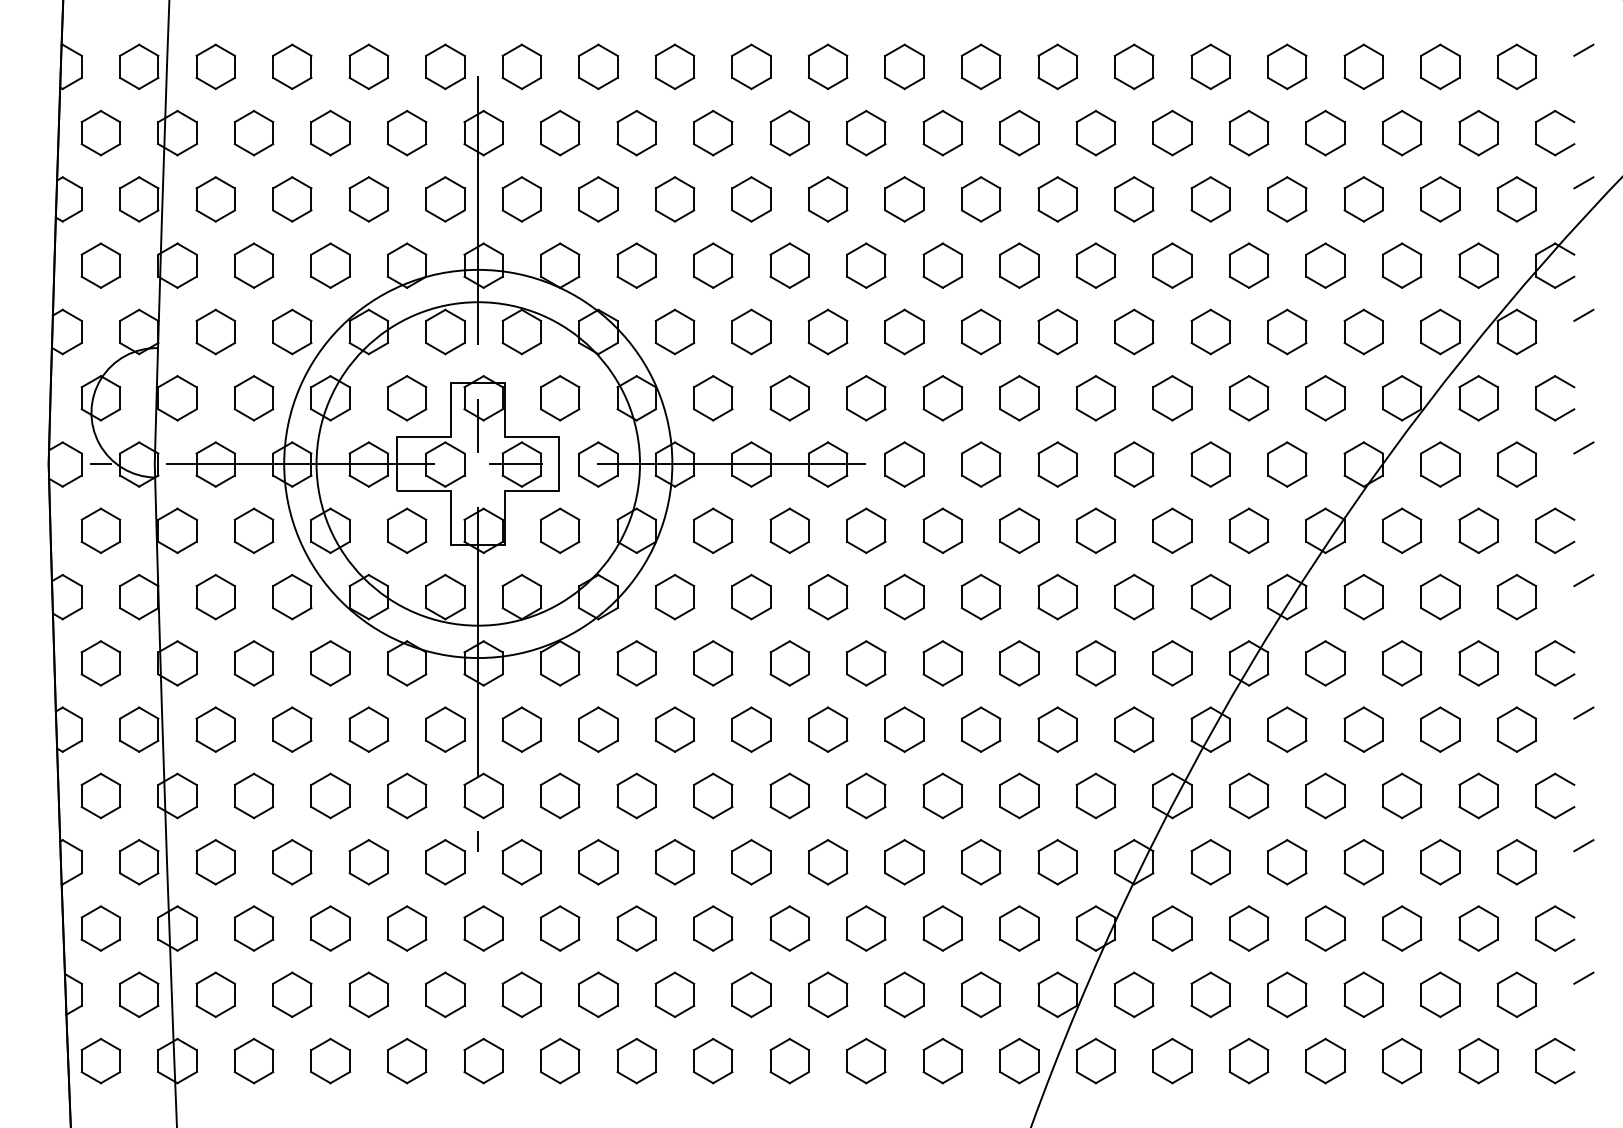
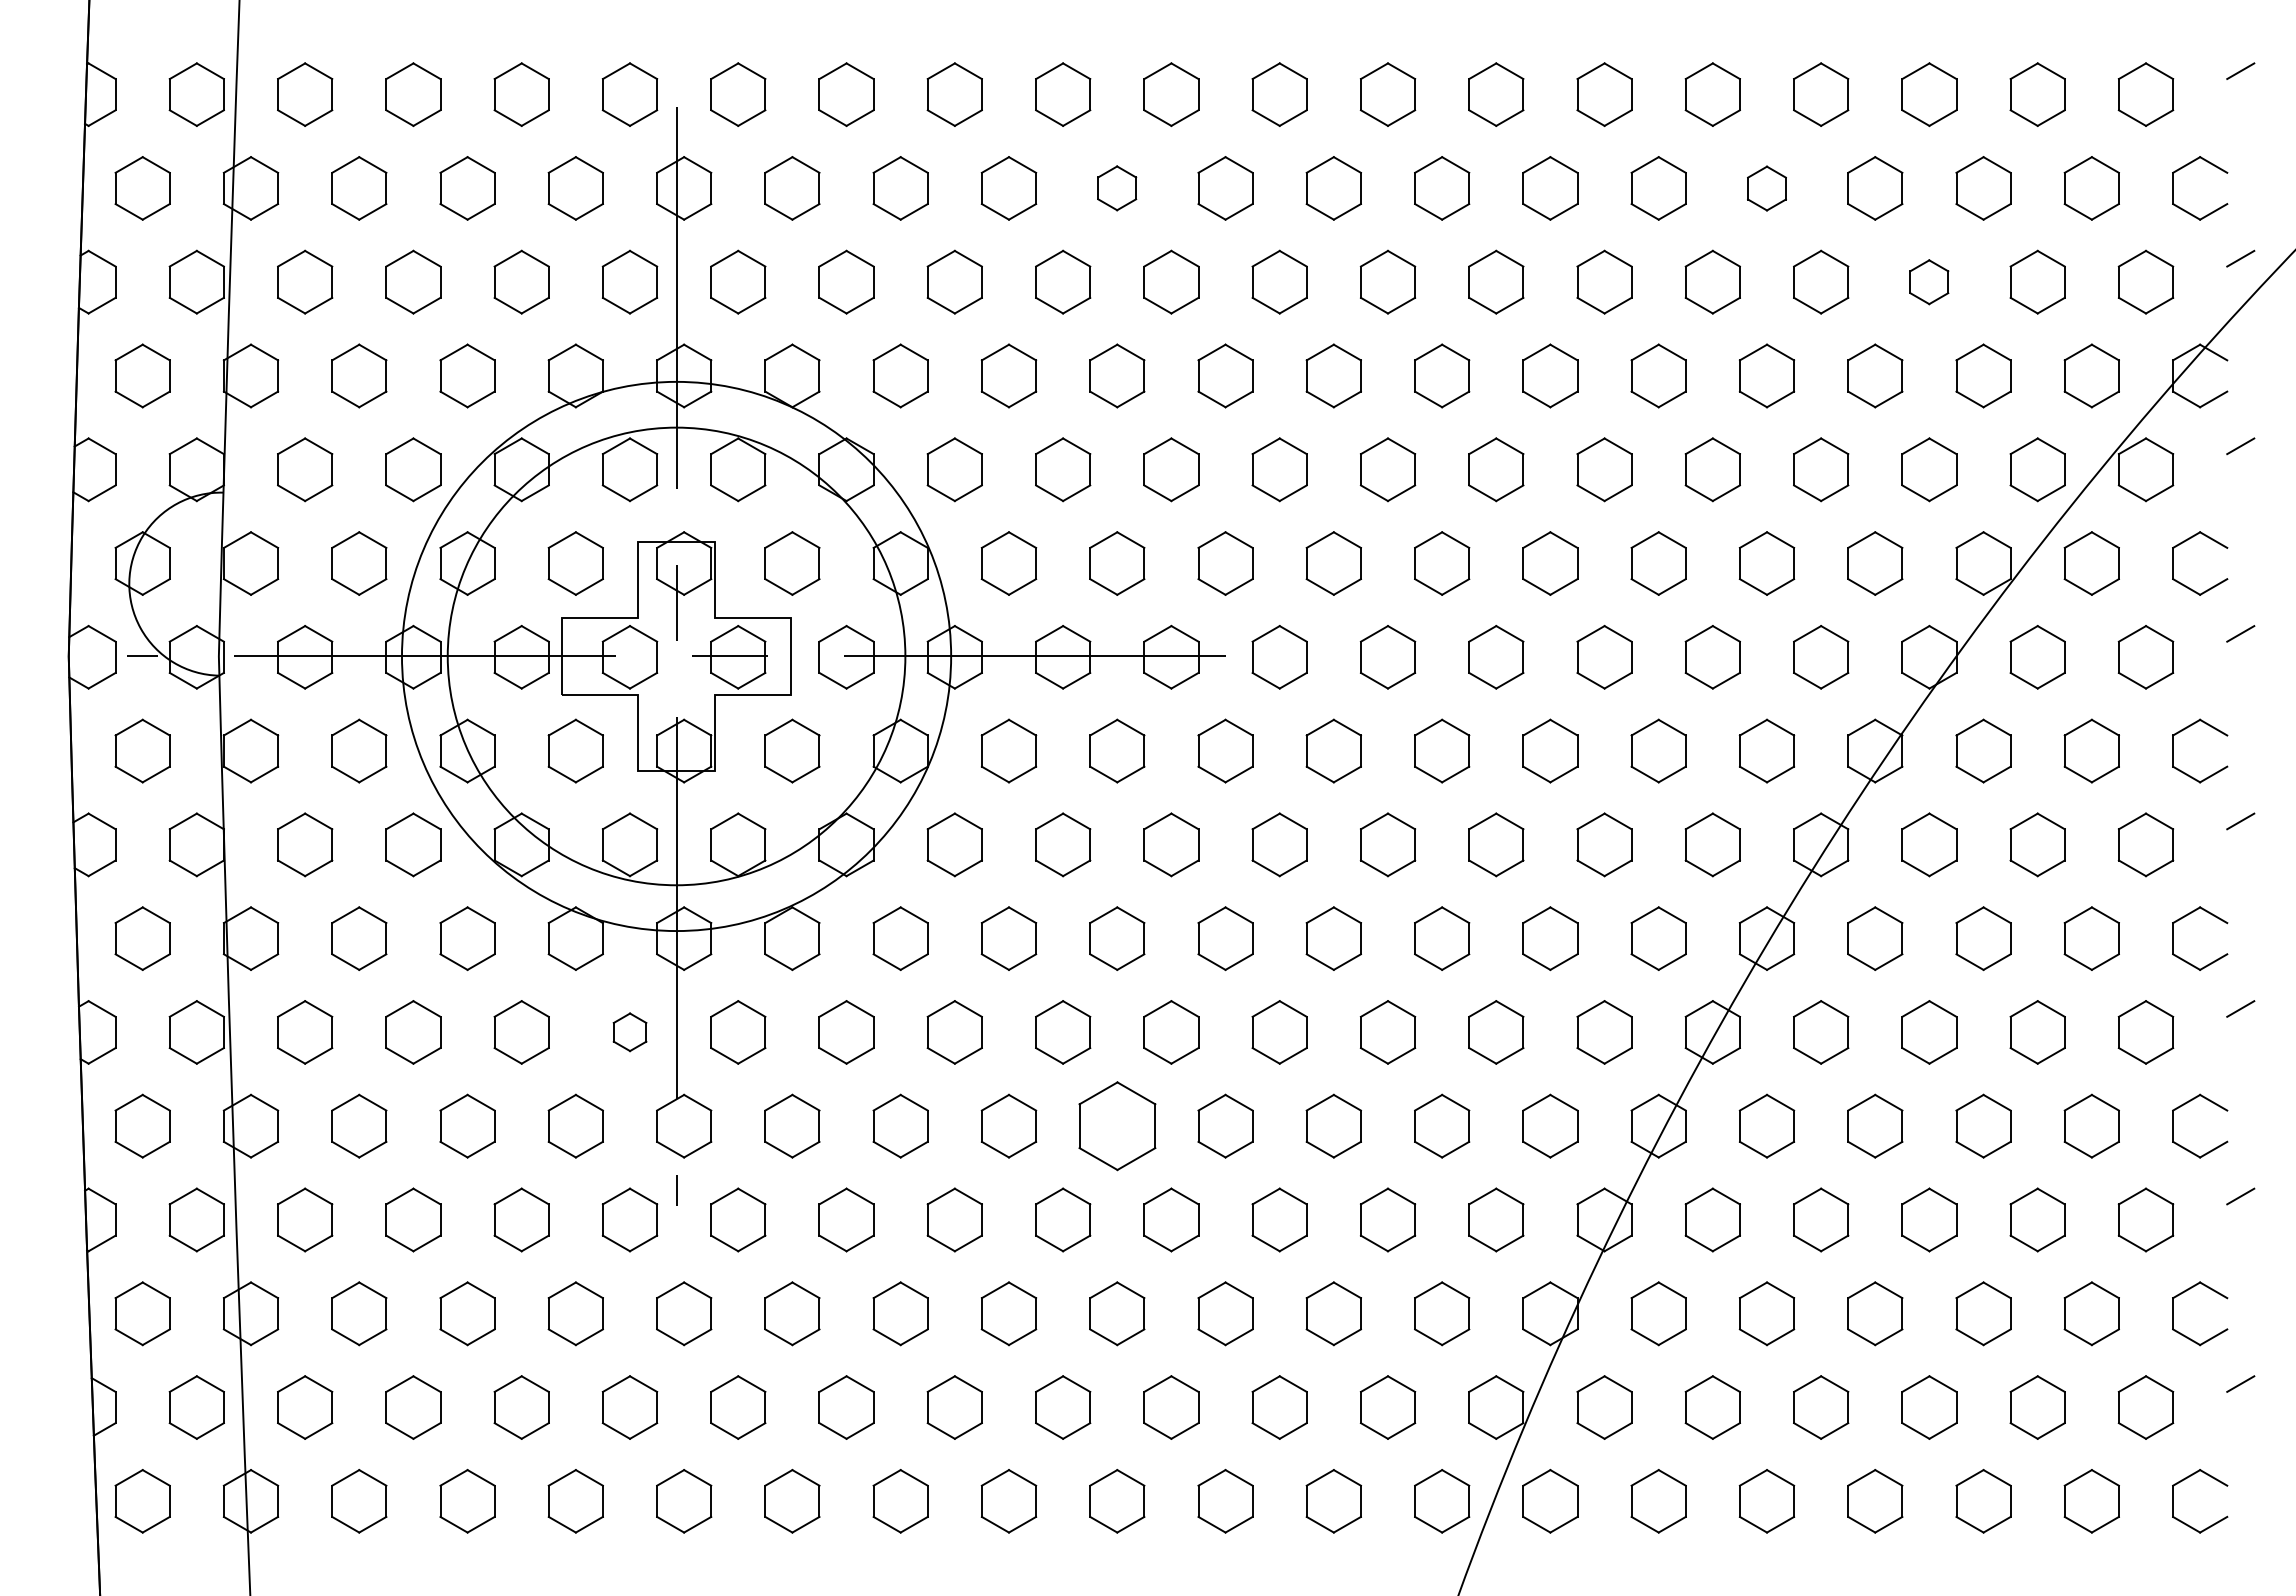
part: (789, 132) -> (1116, 187), size x0.7
part: (1248, 133) -> (1766, 188), size x0.7
part: (1363, 199) -> (1928, 282), size x0.7
part: (445, 729) -> (630, 1032), size x0.6
part: (789, 795) -> (1116, 1125), size x1.4

